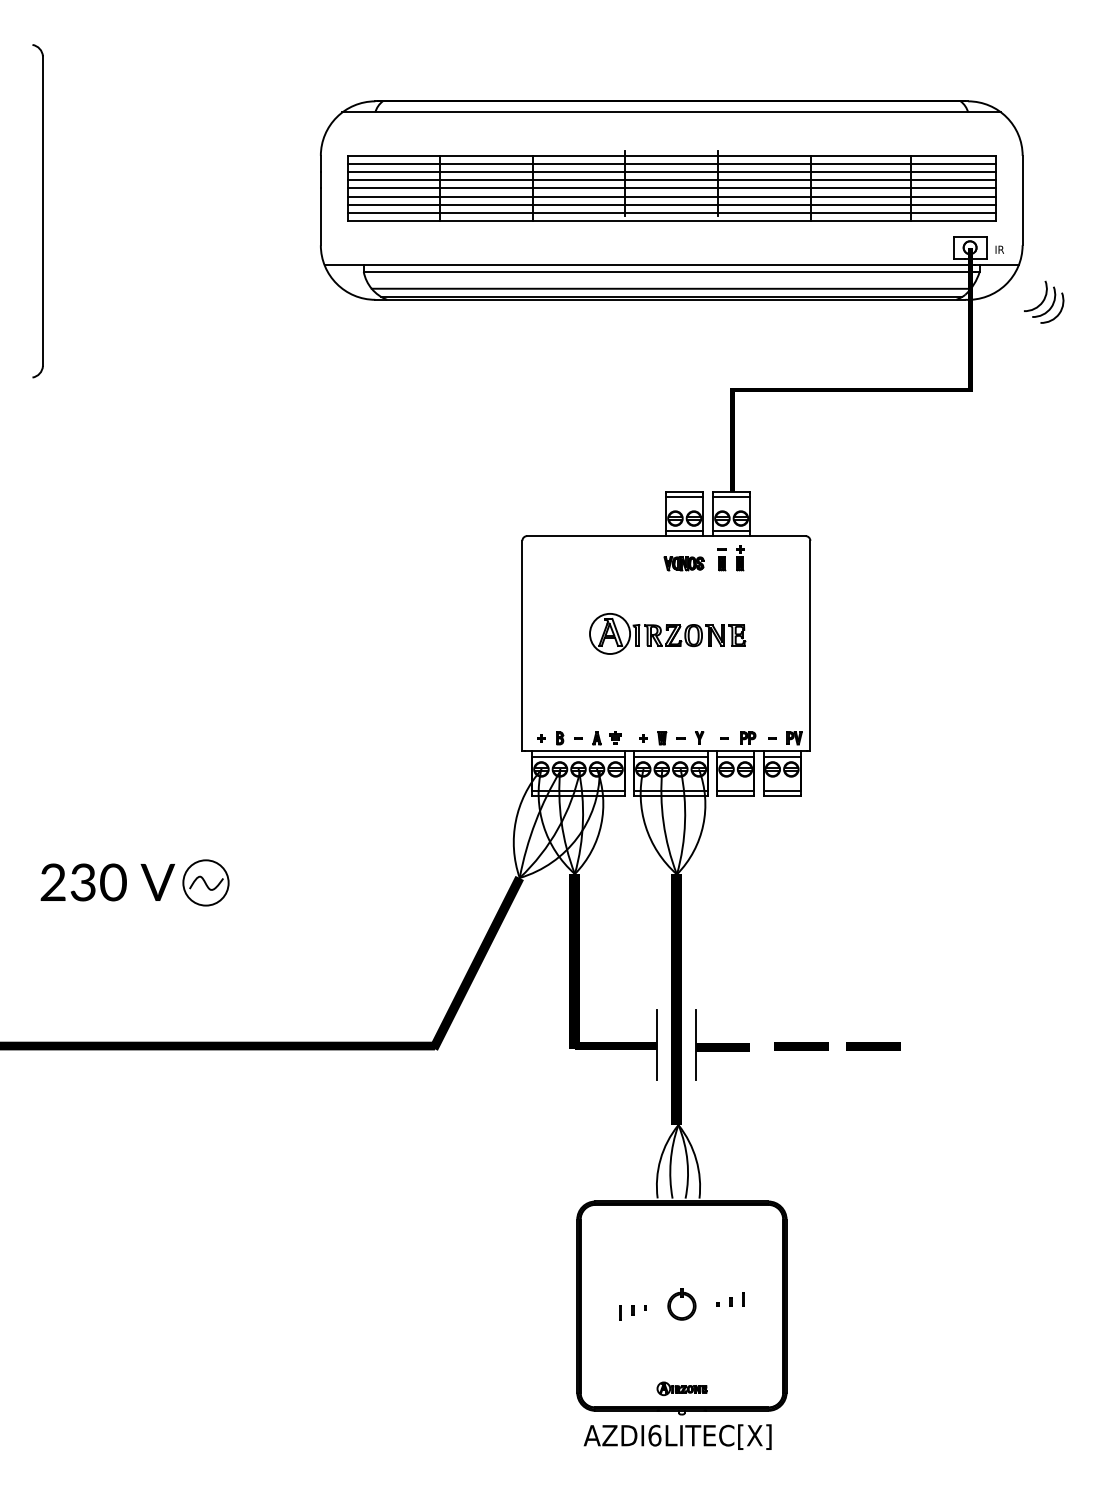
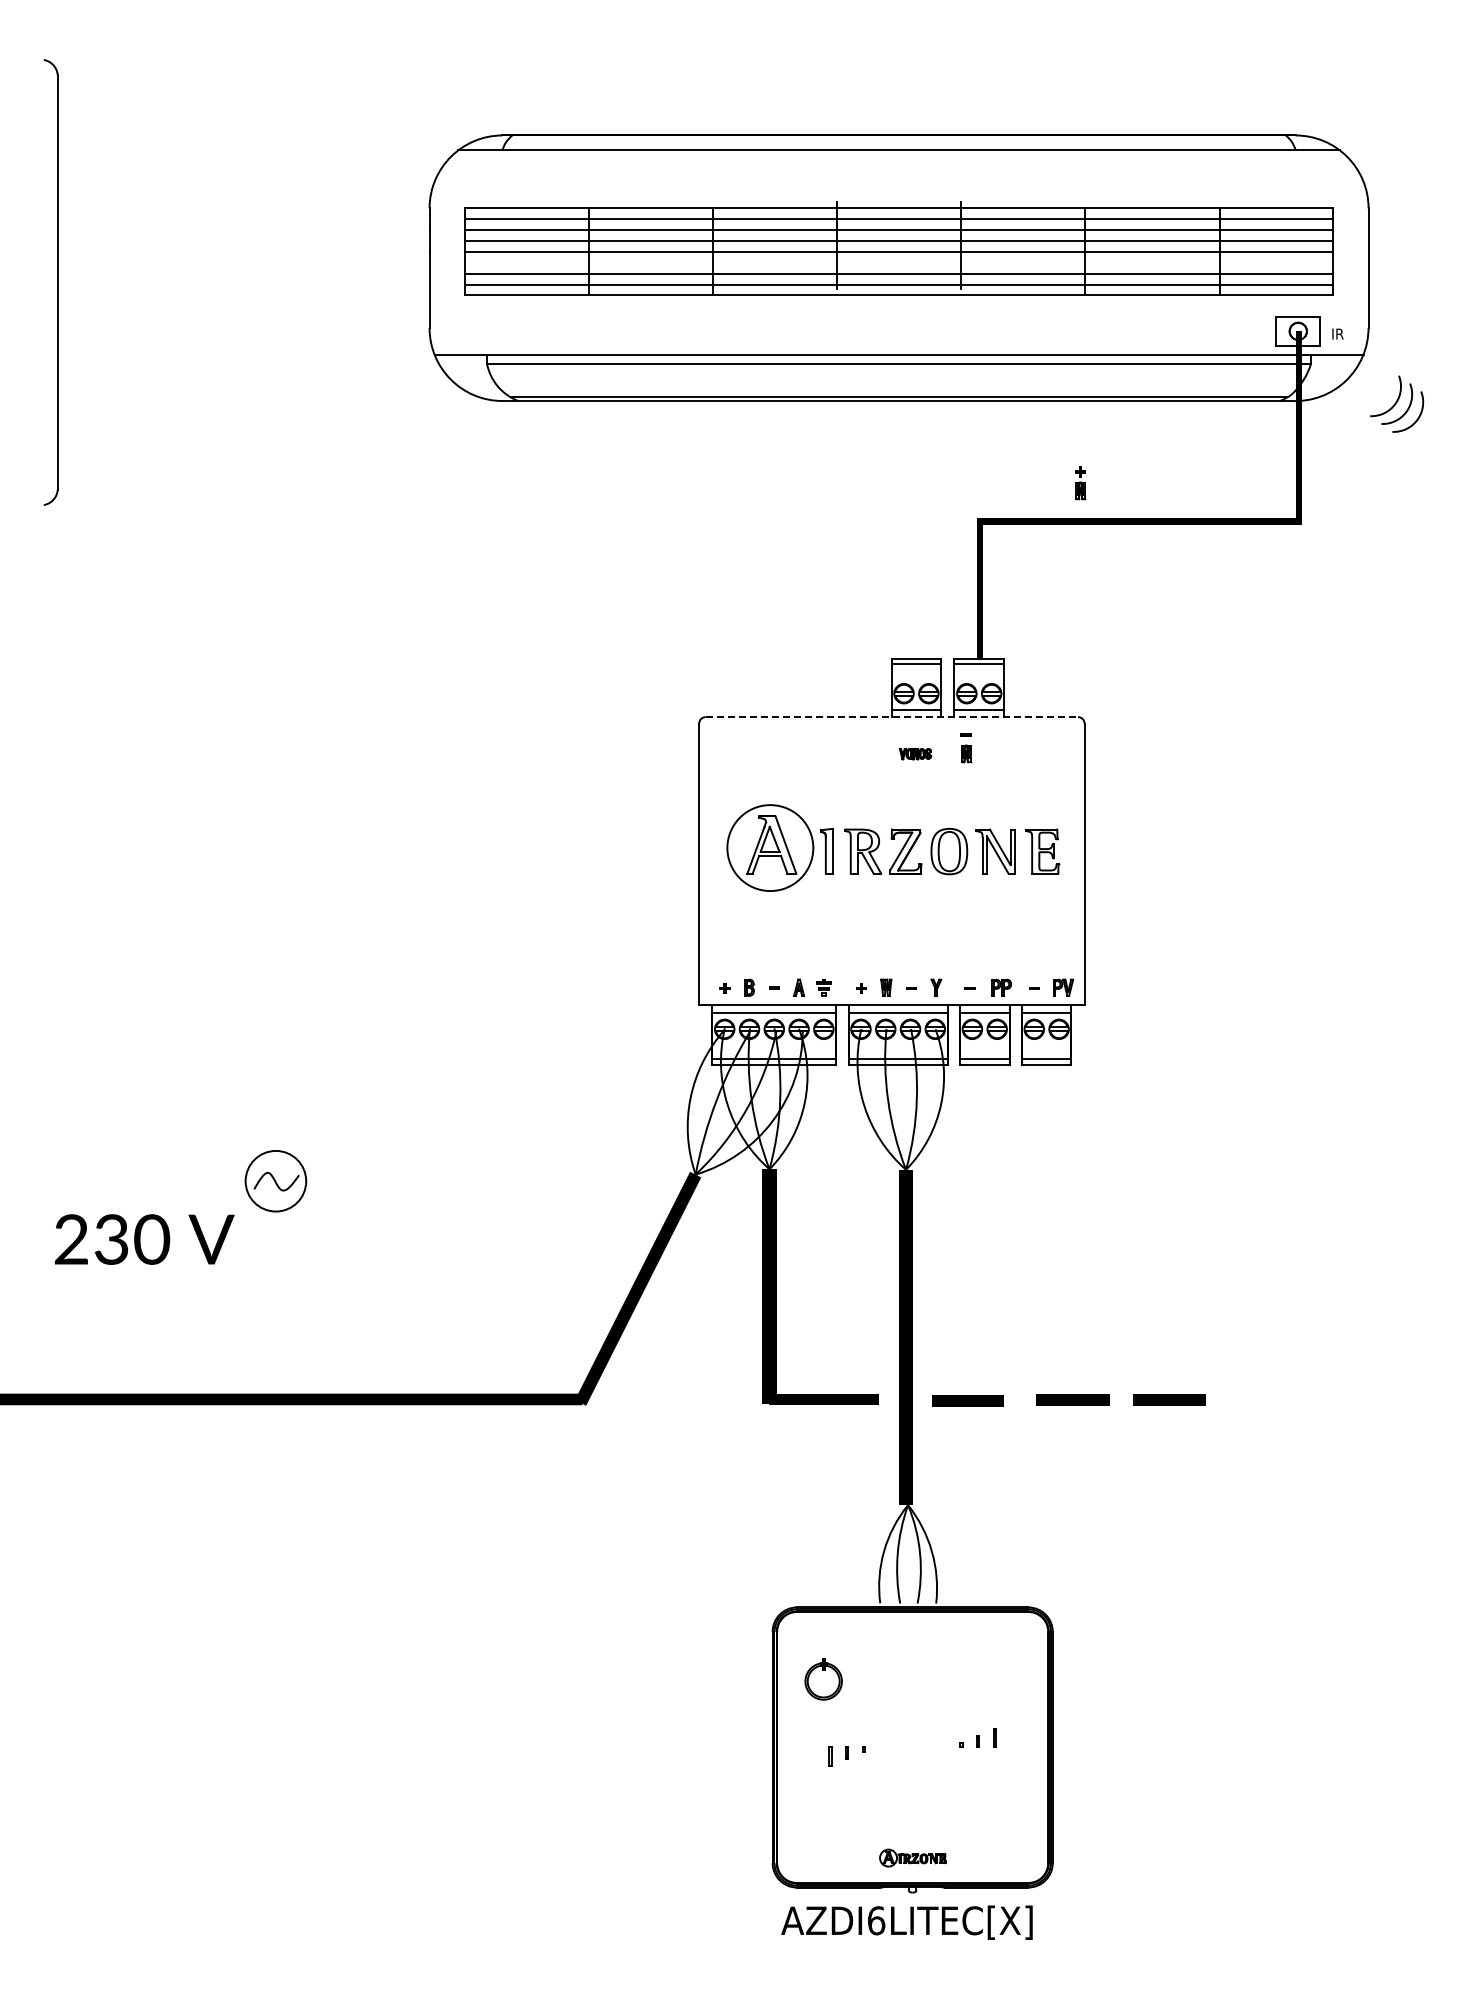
line: (671, 196) -> (898, 262), removed
line: (671, 288) -> (898, 386), removed
line: (666, 536) -> (892, 717), solid -> dashed
part: (740, 558) -> (1080, 483), moved
part: (684, 563) -> (915, 753), size x0.6
part: (667, 633) -> (893, 847), size x1.6
text: (107, 882) -> (144, 1239), moved
line: (656, 1044) -> (878, 1397), removed
line: (695, 1044) -> (931, 1397), removed
part: (681, 1304) -> (823, 1679), moved

